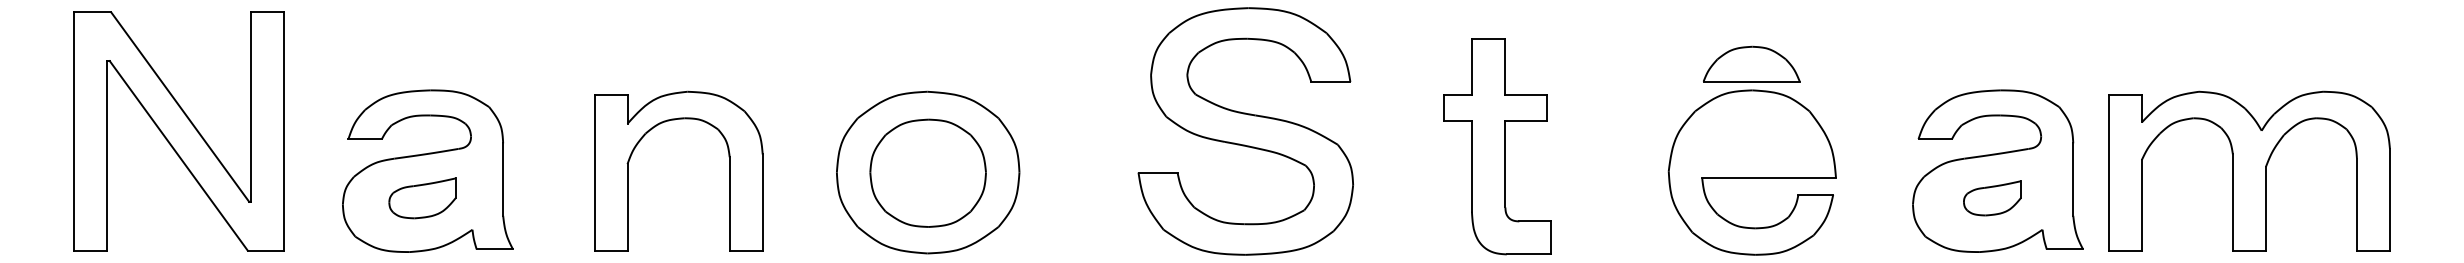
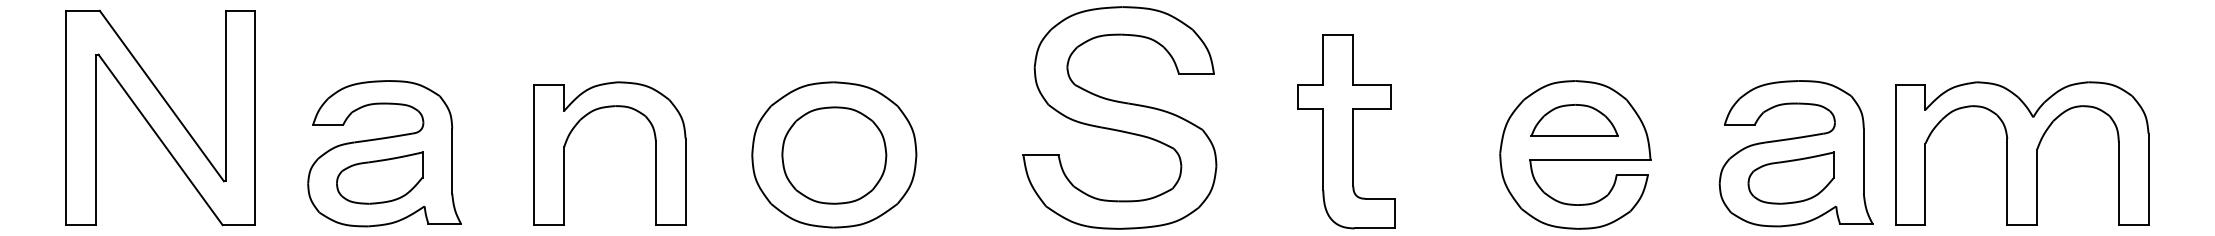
part: (1751, 64) -> (1574, 120), moved
part: (422, 197) -> (379, 177), size x1.43
part: (1991, 197) -> (1790, 177), size x1.67

